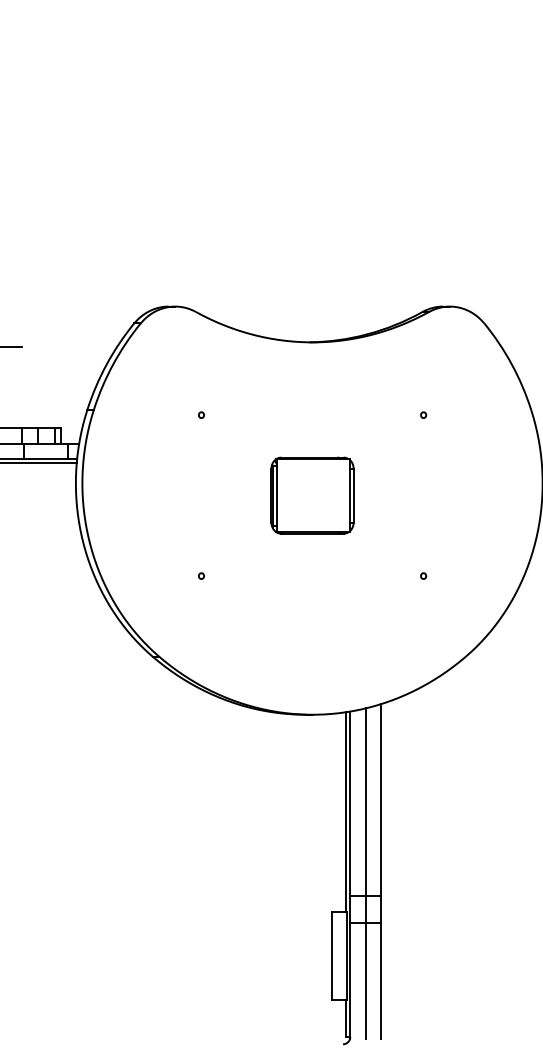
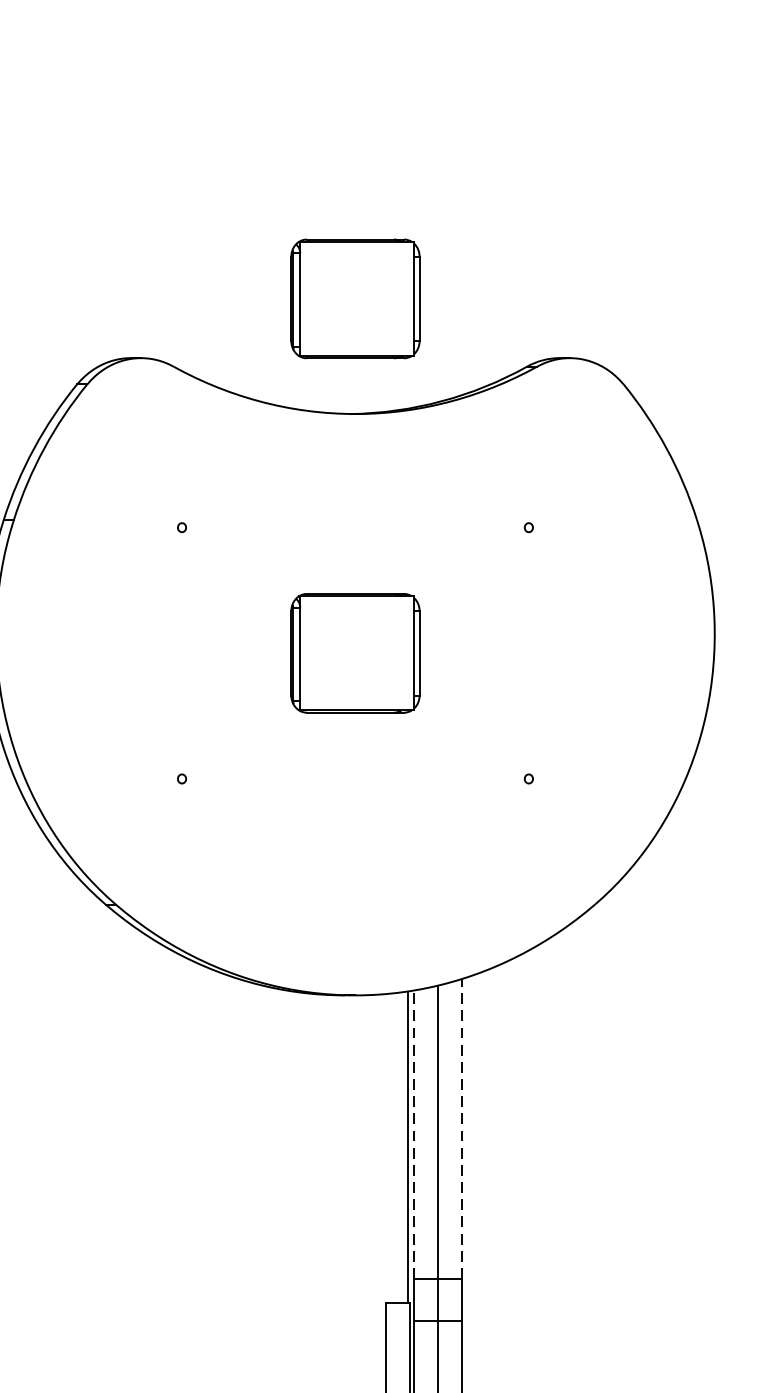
part: (312, 268) -> (355, 298), added
line: (381, 799) -> (463, 1127), solid -> dashed
line: (350, 803) -> (414, 1133), solid -> dashed

